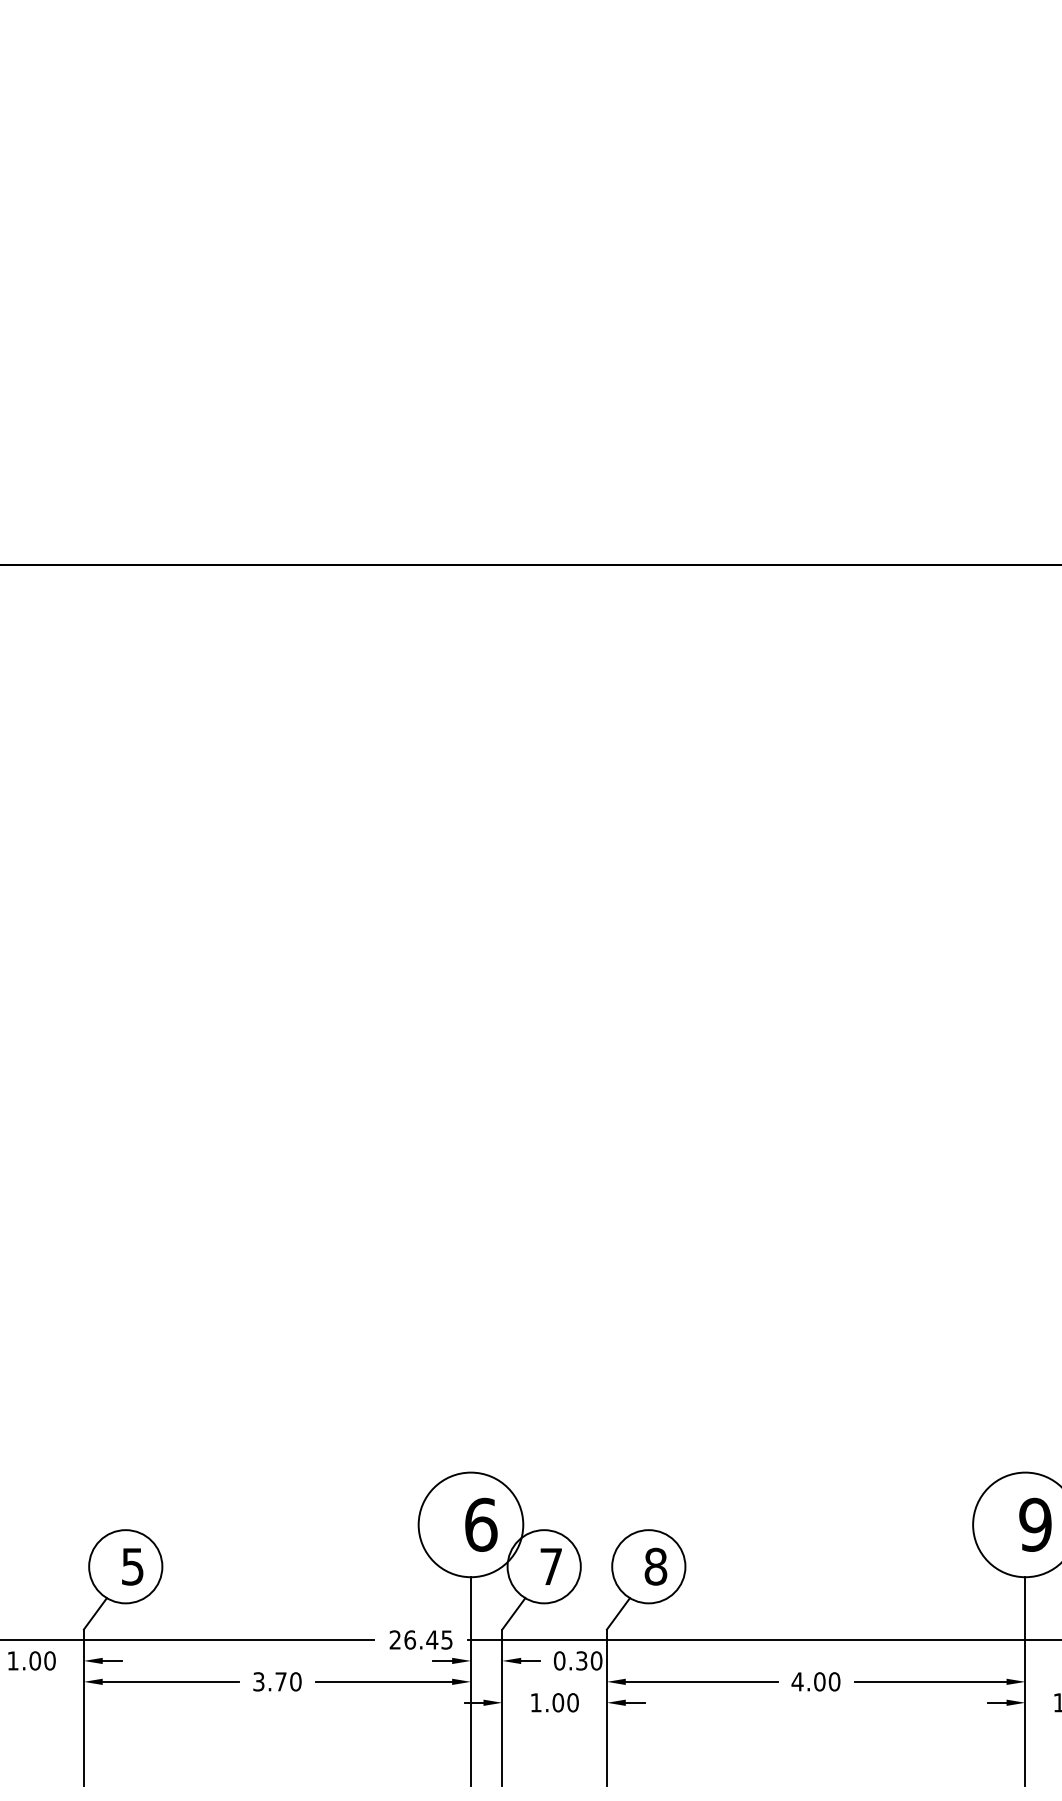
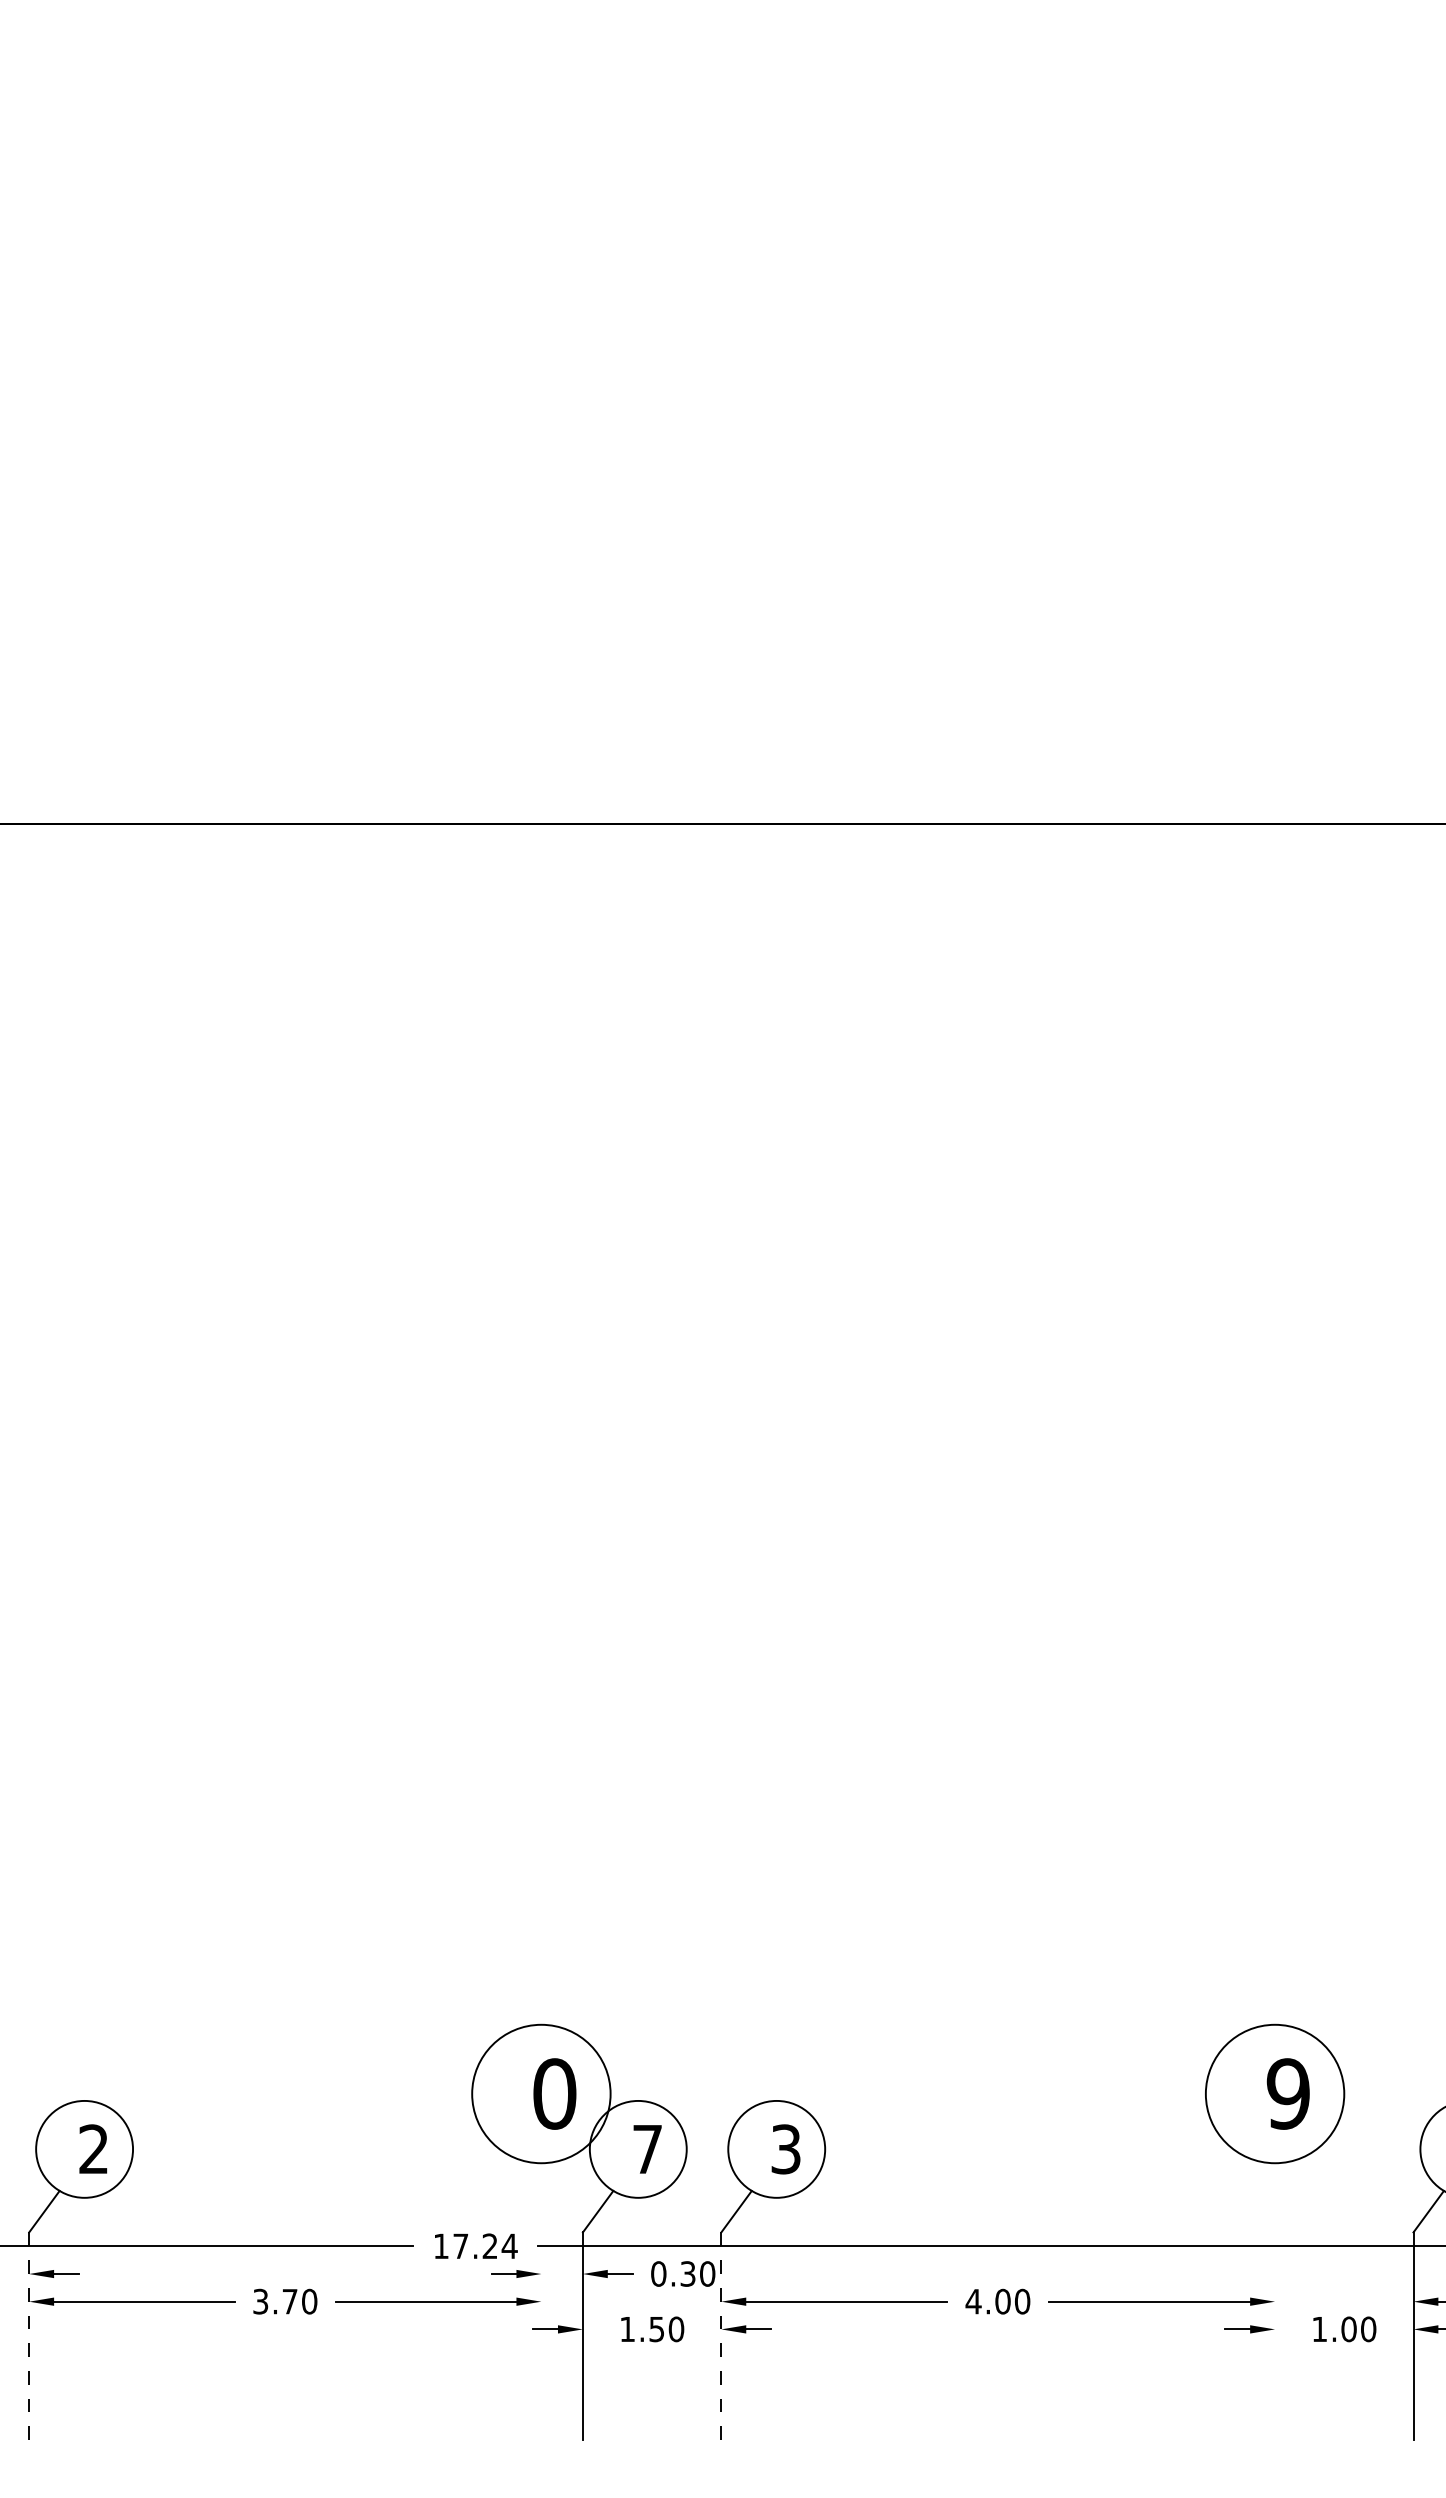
text: (480, 1524) -> (554, 2093), 6 -> 0
text: (132, 1566) -> (93, 2149), 5 -> 2
text: (656, 1566) -> (786, 2149), 8 -> 3
text: (421, 1640) -> (475, 2246), 26.45 -> 17.24
line: (471, 1681) -> (541, 2301), removed
line: (1025, 1681) -> (1275, 2301), removed
text: (557, 1702) -> (656, 2329), 1.00 -> 1.50
line: (84, 1708) -> (29, 2336), solid -> dashed
line: (607, 1708) -> (721, 2336), solid -> dashed

